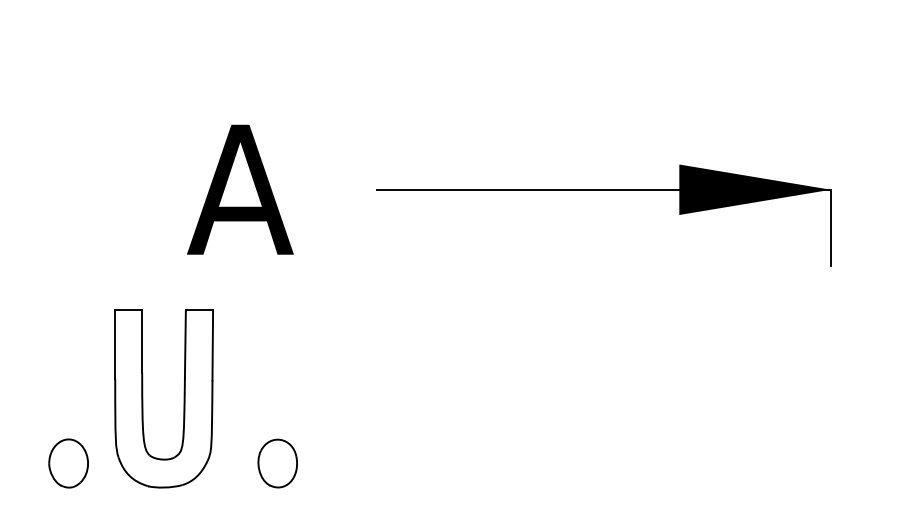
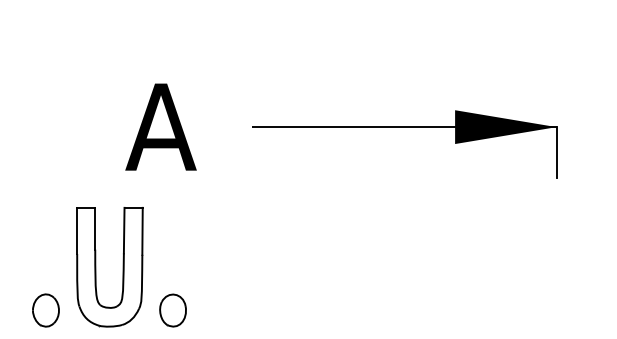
part: (276, 463) -> (172, 310), moved

